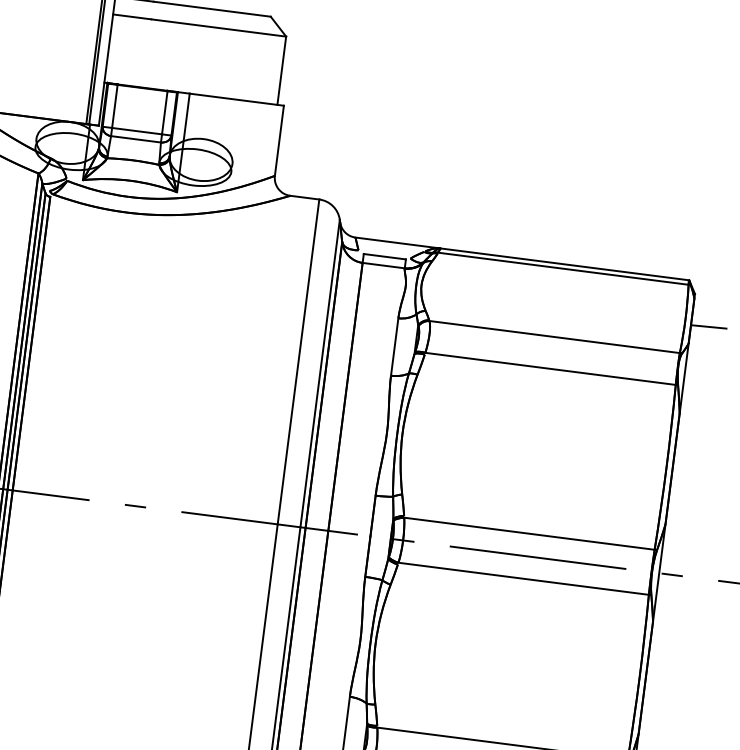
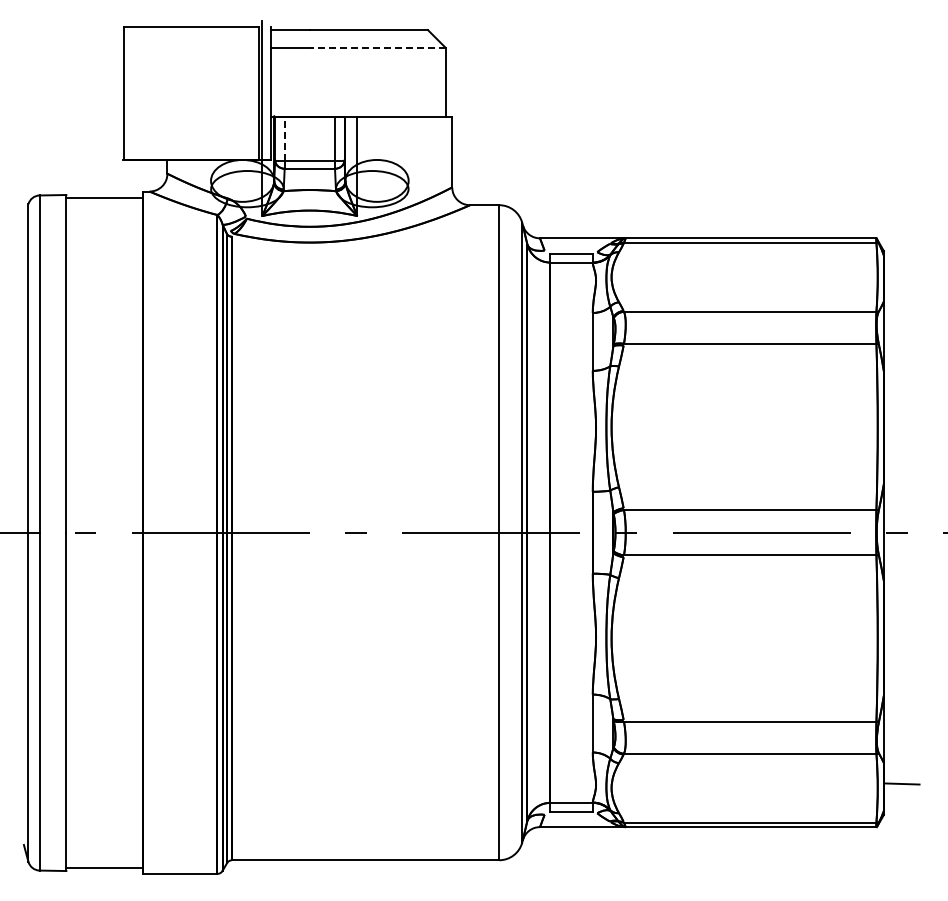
line: (218, 27) -> (377, 47), solid -> dashed
line: (114, 106) -> (284, 138), solid -> dashed
line: (708, 326) -> (901, 281), removed

